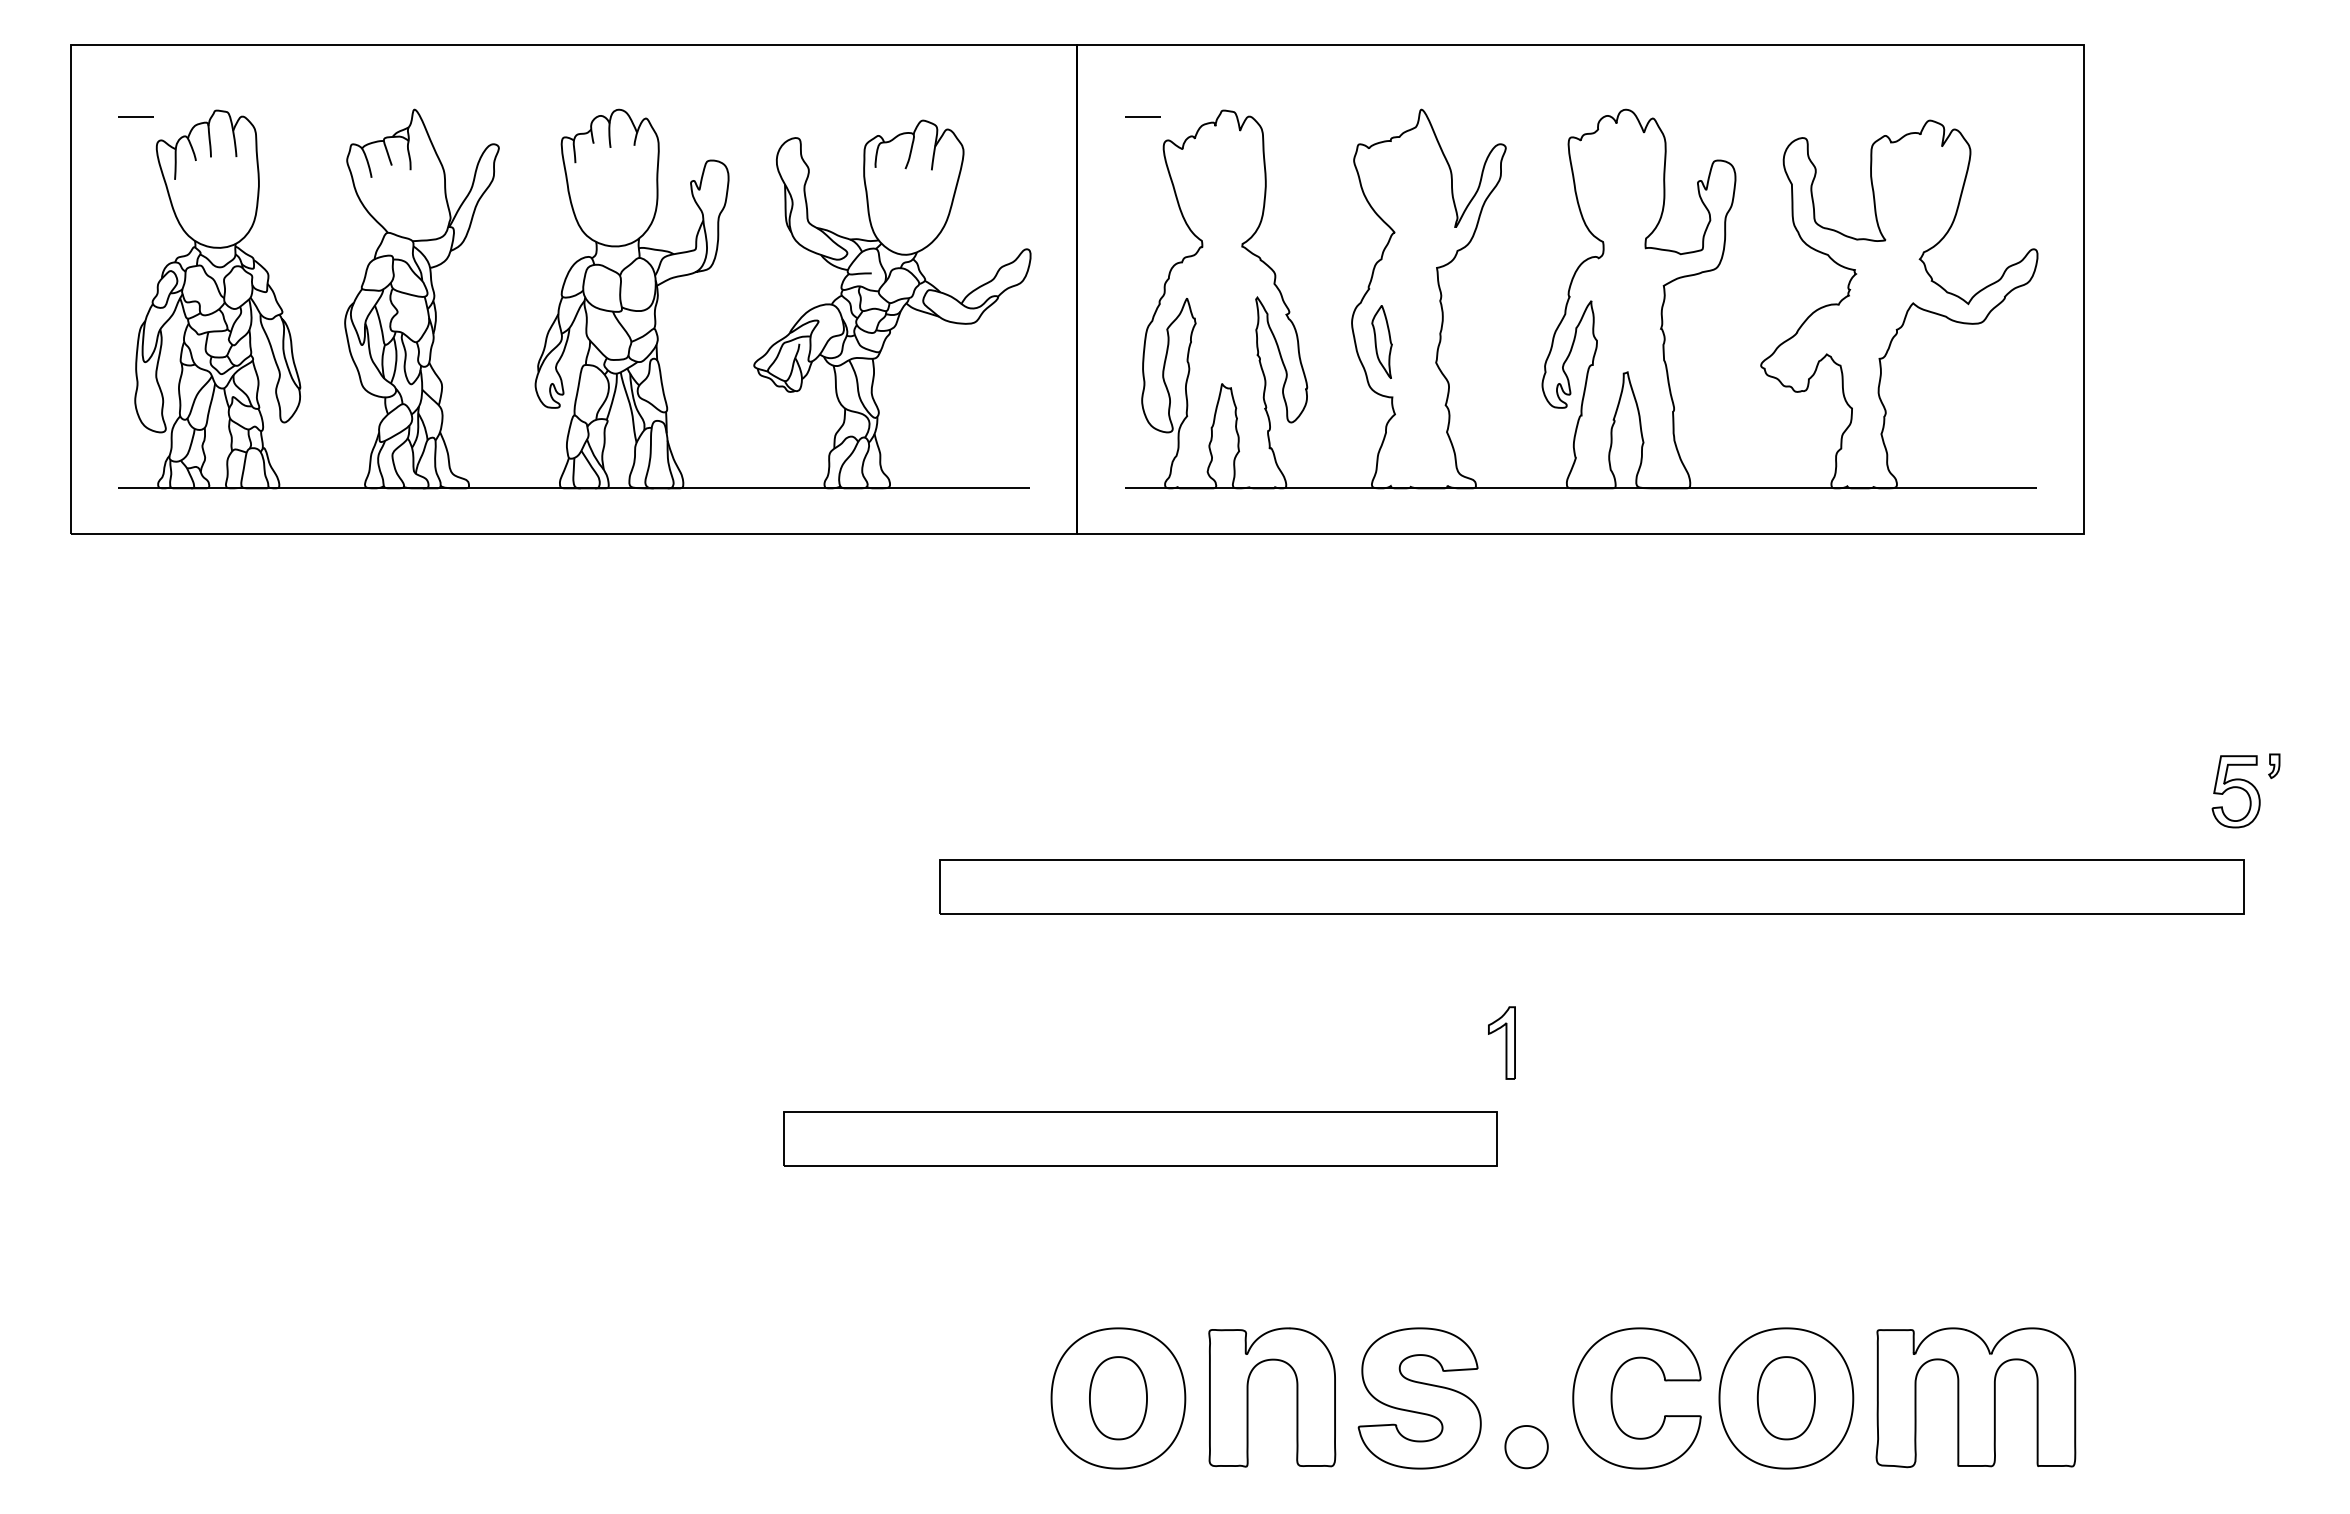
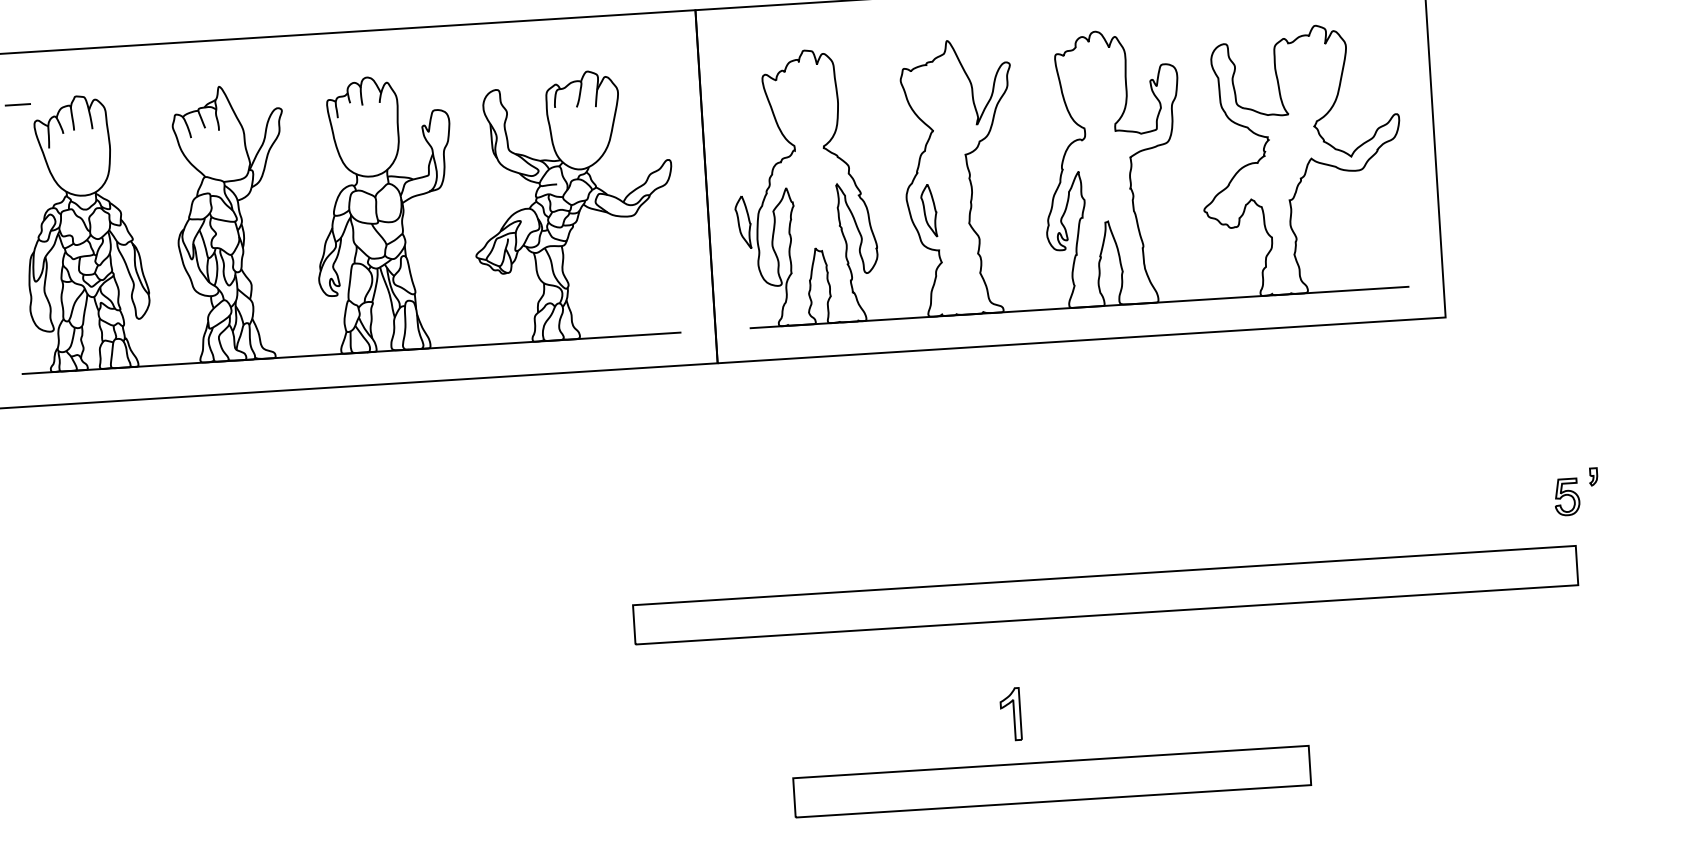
line: (1142, 116) -> (745, 58), removed
part: (1124, 341) -> (742, 222), added
part: (2235, 791) -> (1566, 496), size x0.7
part: (1501, 1042) -> (1010, 714), moved
part: (1140, 1138) -> (1052, 781), moved

